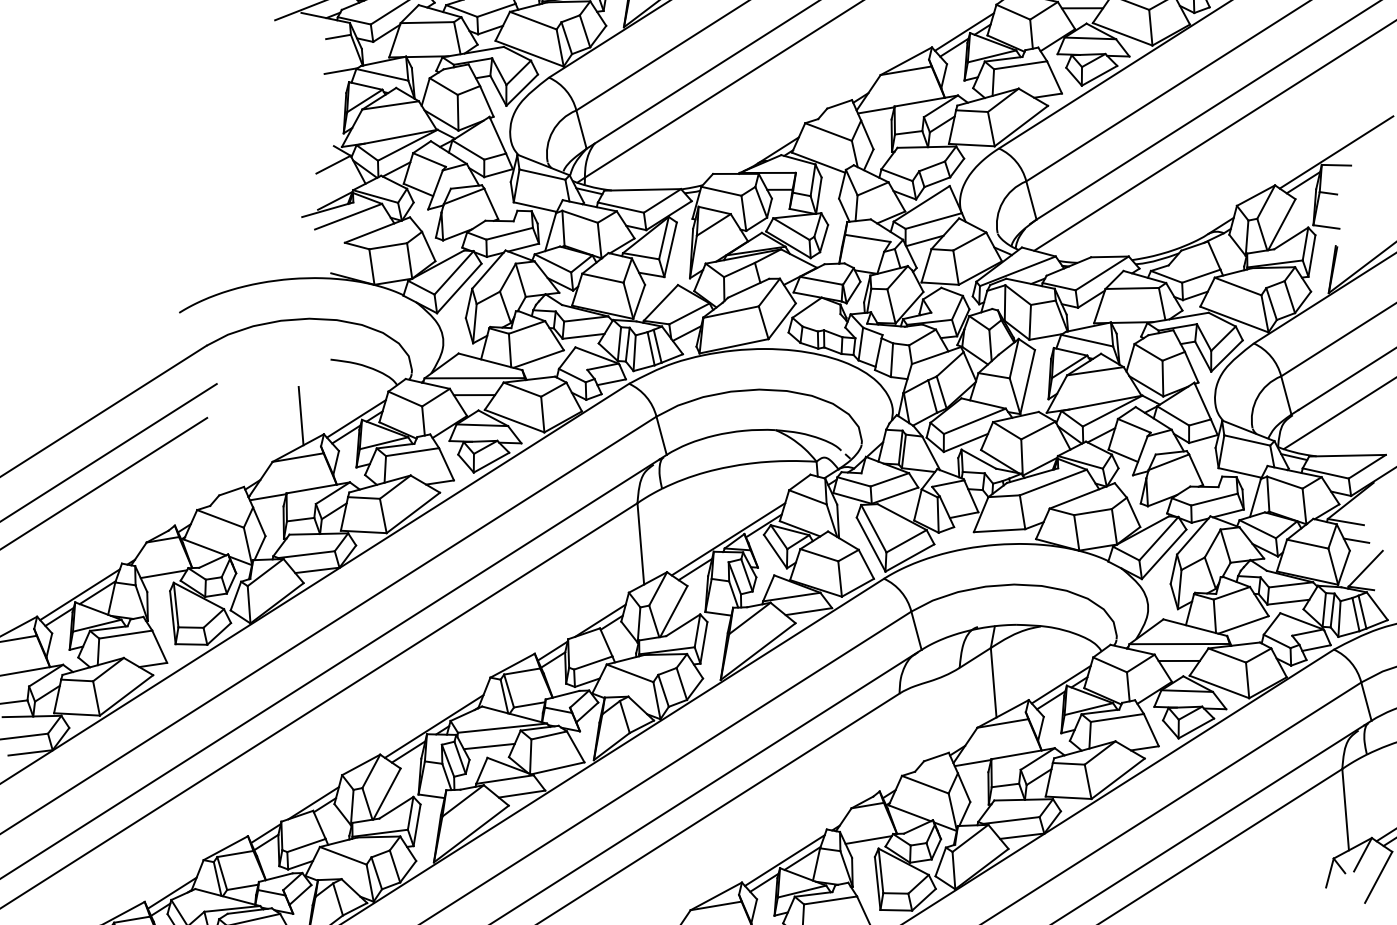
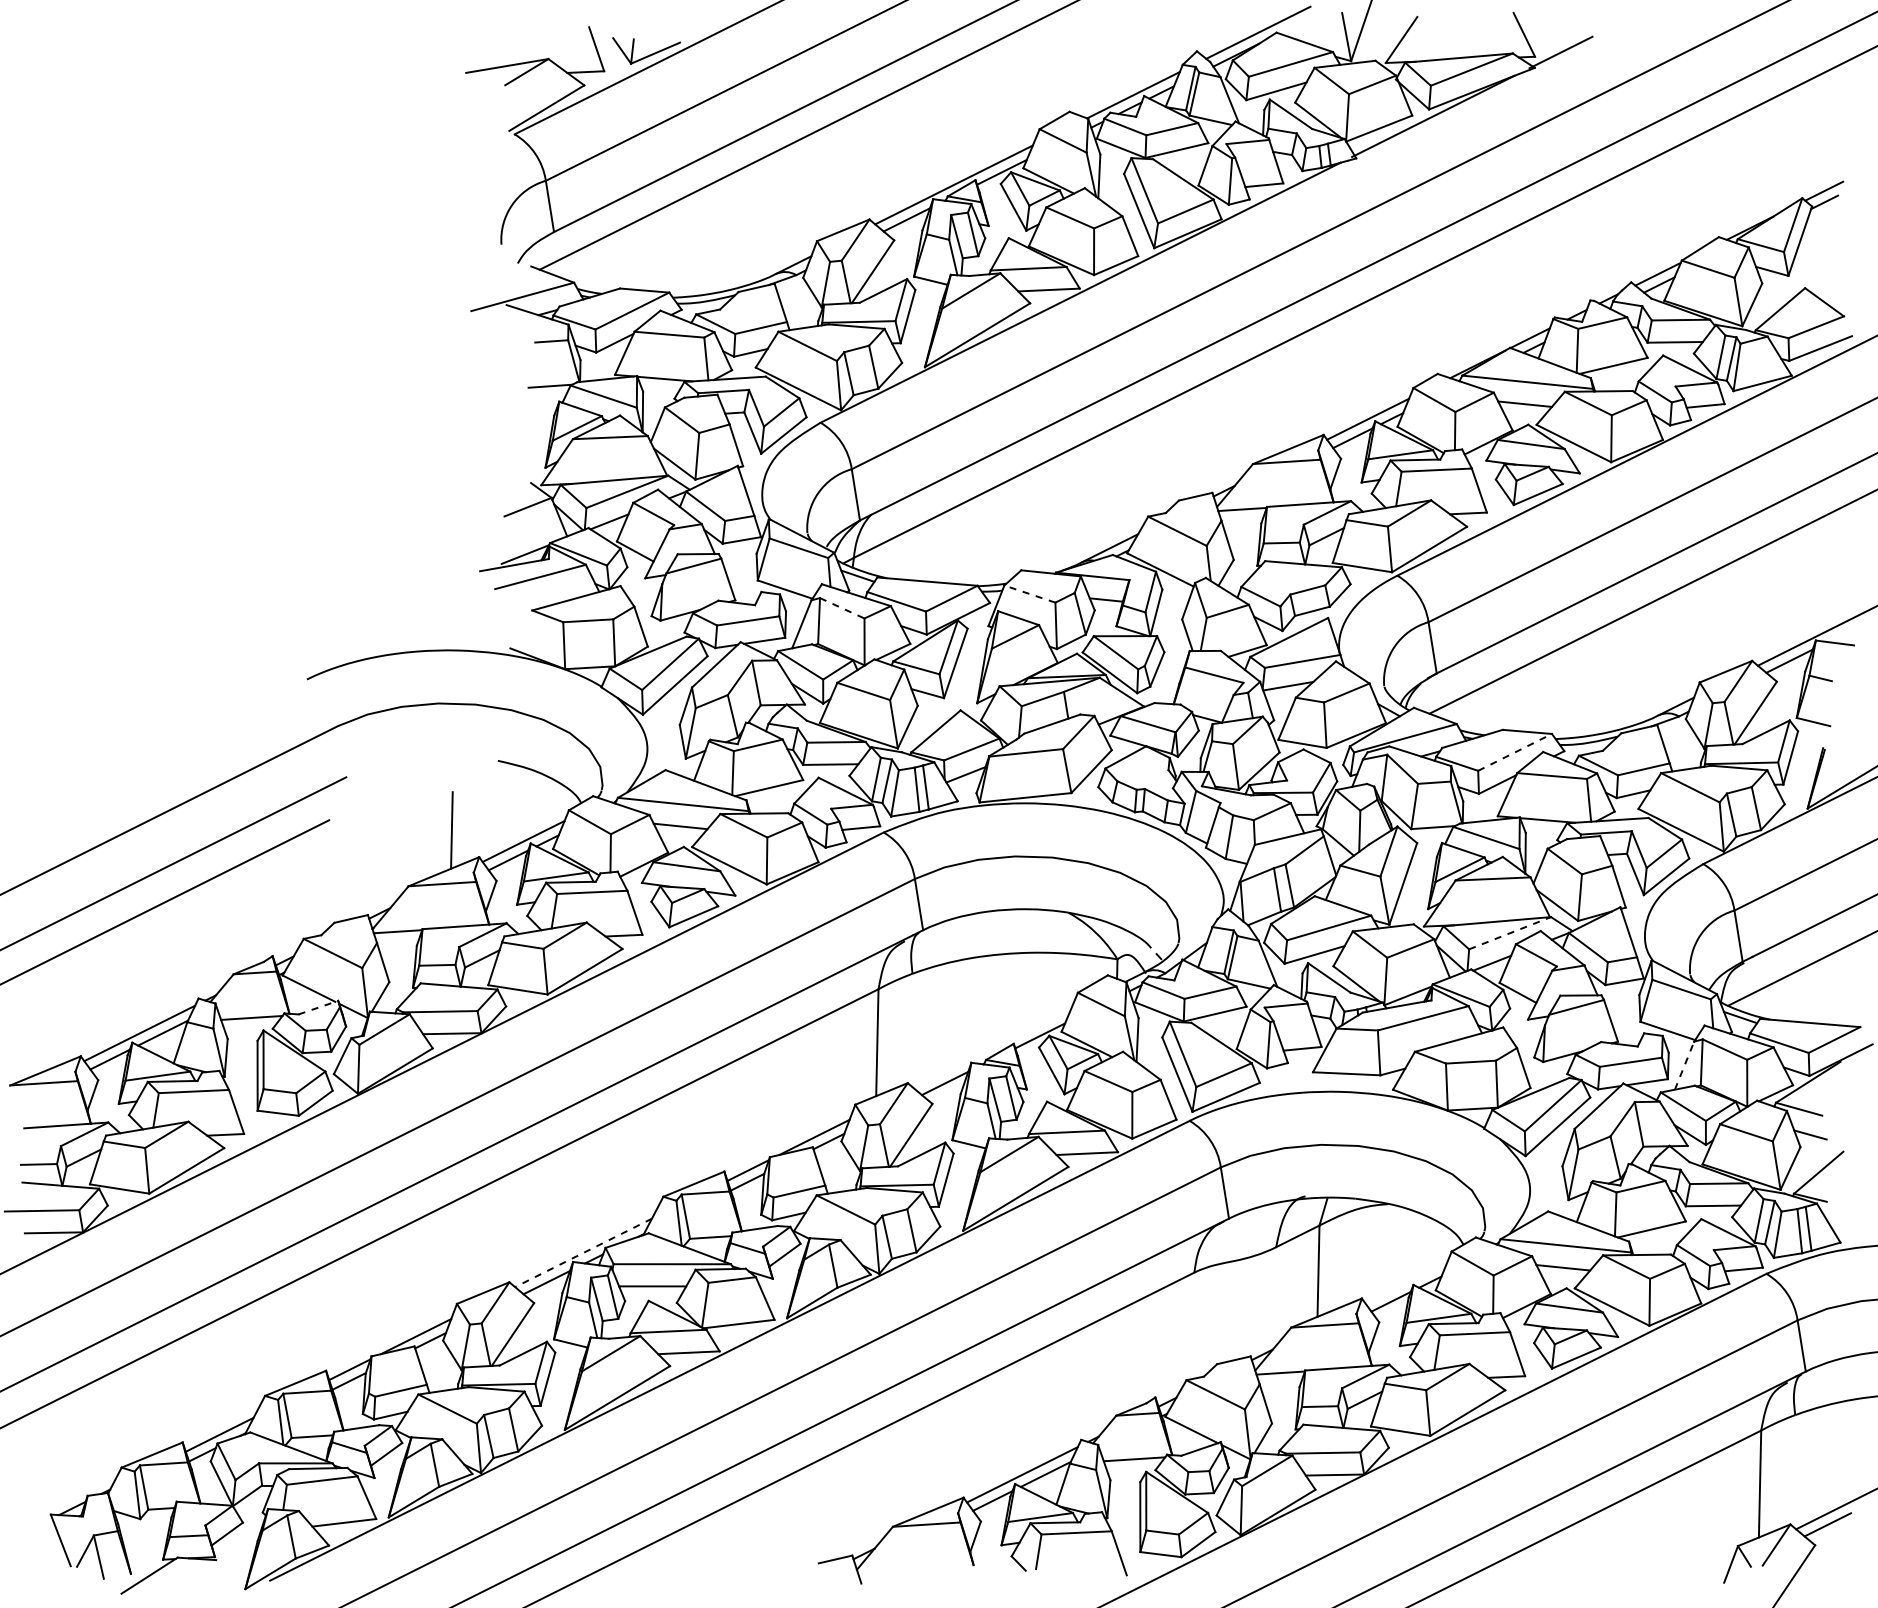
line: (721, 191) -> (1029, 594), solid -> dashed
line: (580, 216) -> (842, 608), solid -> dashed
line: (1102, 273) -> (1515, 752), solid -> dashed
line: (1112, 411) -> (1510, 933), solid -> dashed
line: (1255, 497) -> (1684, 1065), solid -> dashed
line: (728, 539) -> (992, 1048), removed
line: (213, 561) -> (318, 1007), solid -> dashed
line: (1061, 684) -> (1406, 1282), removed
line: (434, 726) -> (583, 1253), solid -> dashed

